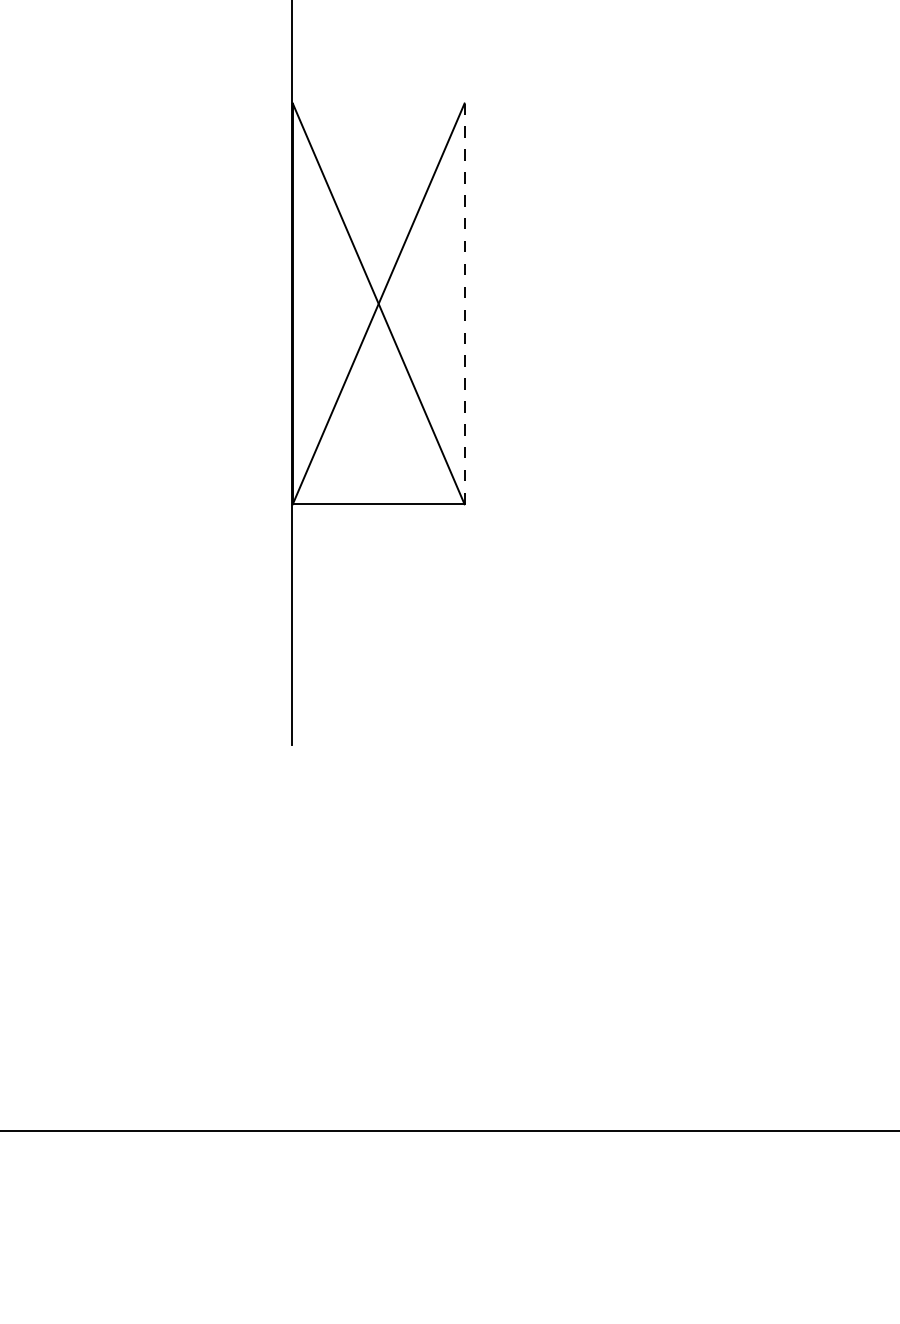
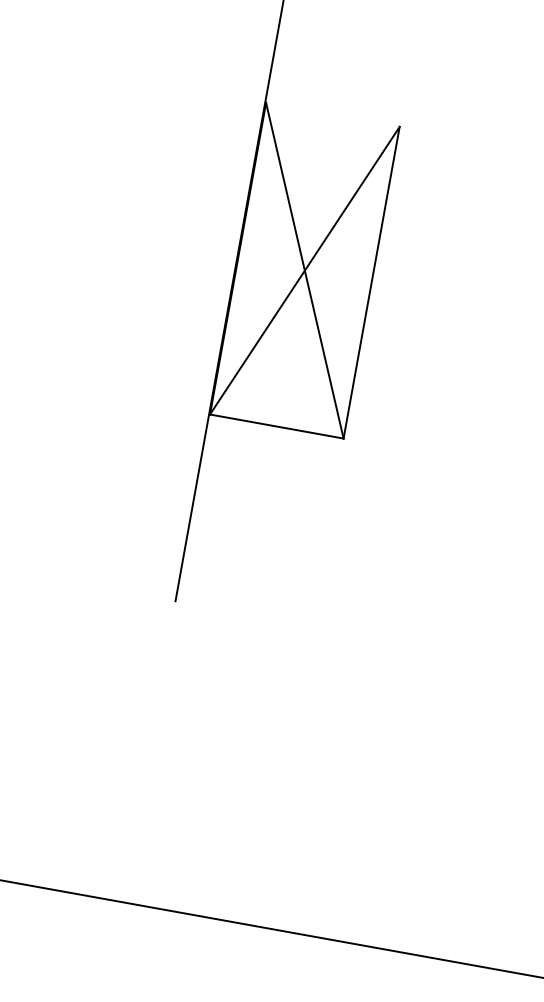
line: (464, 304) -> (371, 283), dashed -> solid

